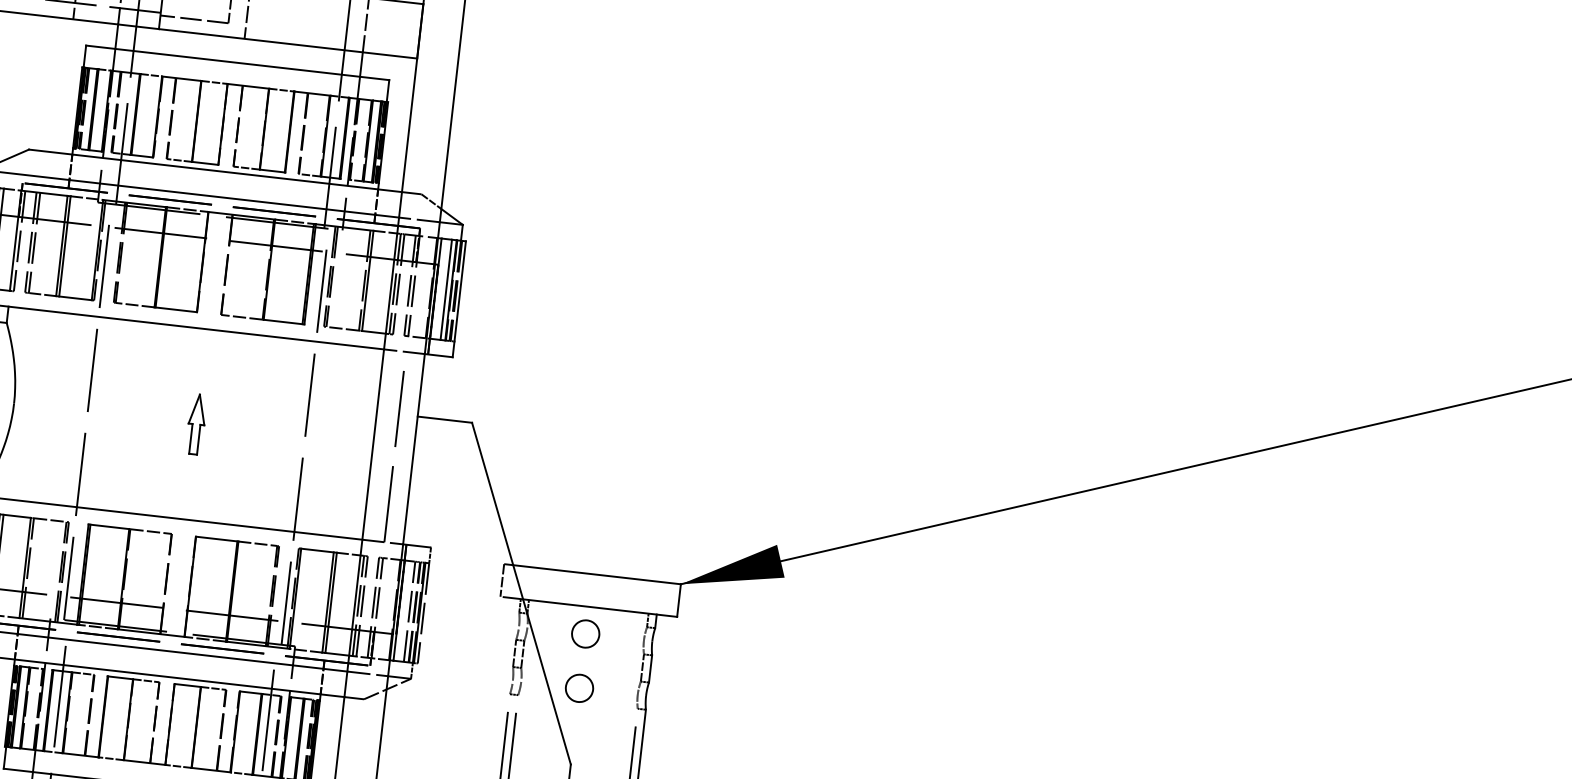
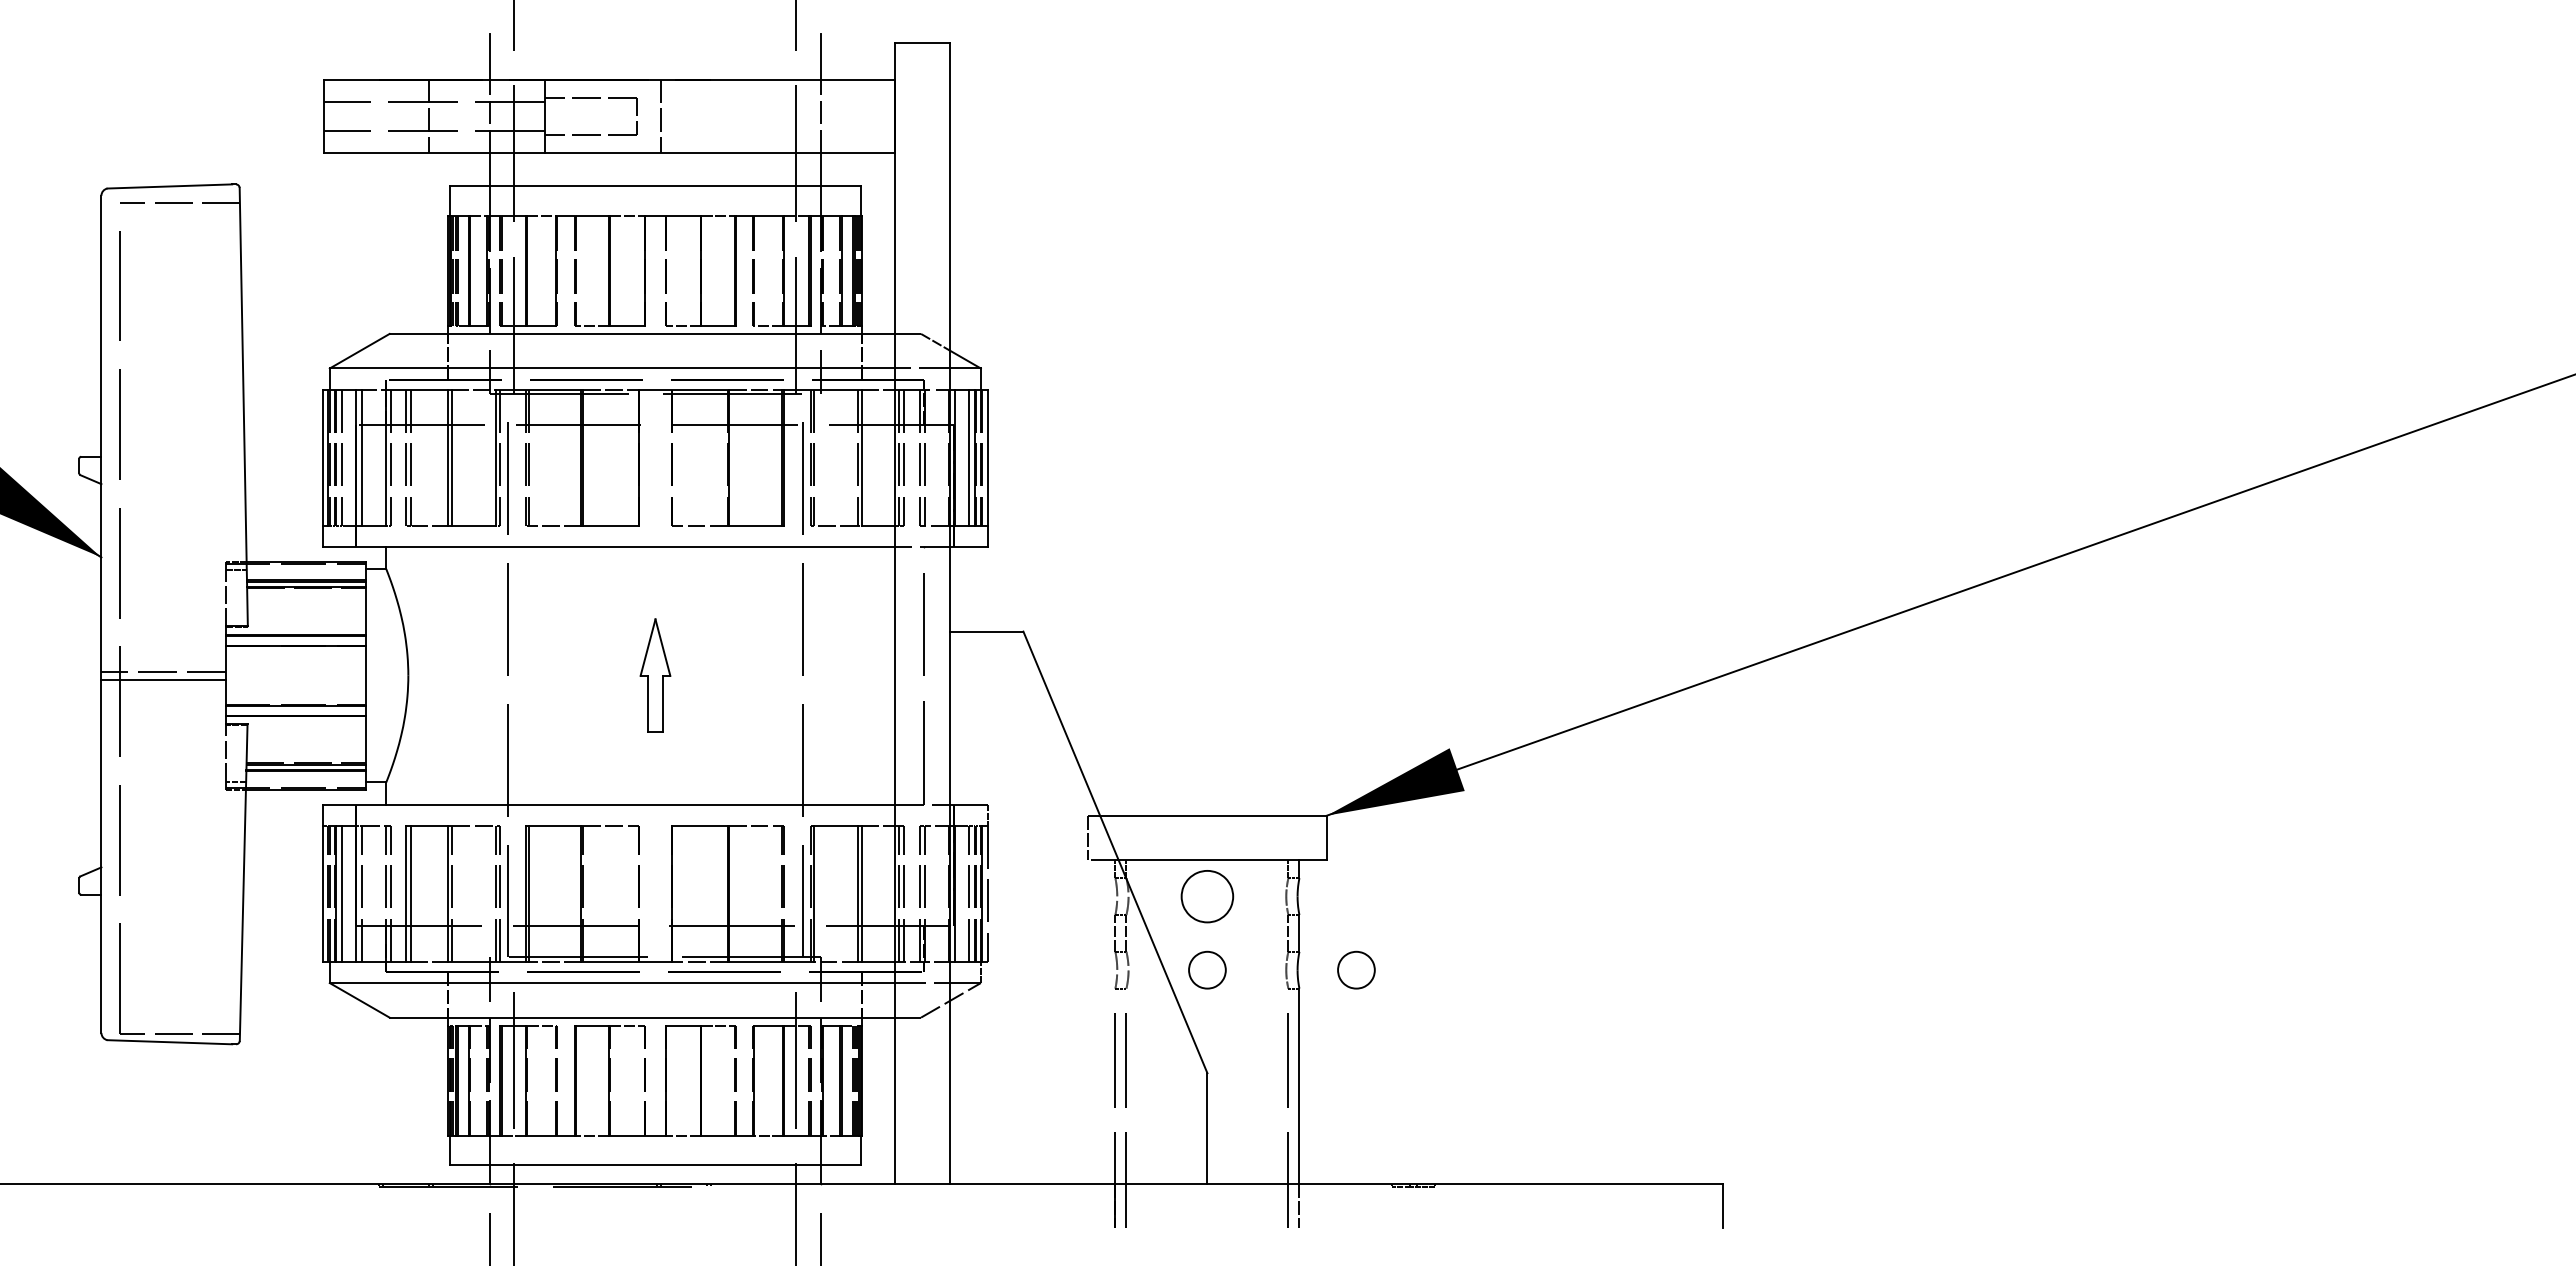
part: (195, 424) -> (654, 675), size x1.4
part: (585, 633) -> (1207, 896), size x1.4
part: (689, 700) -> (1356, 969), added

